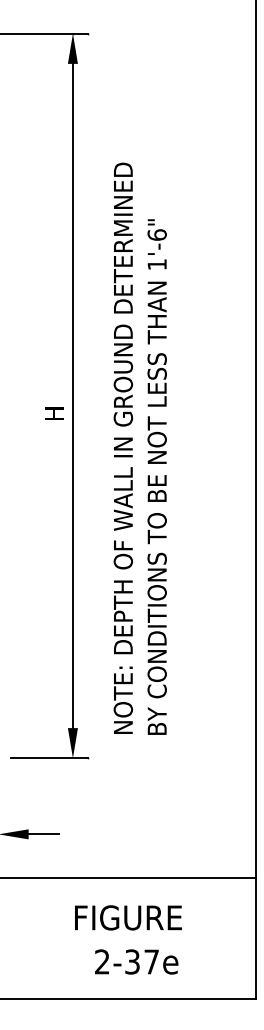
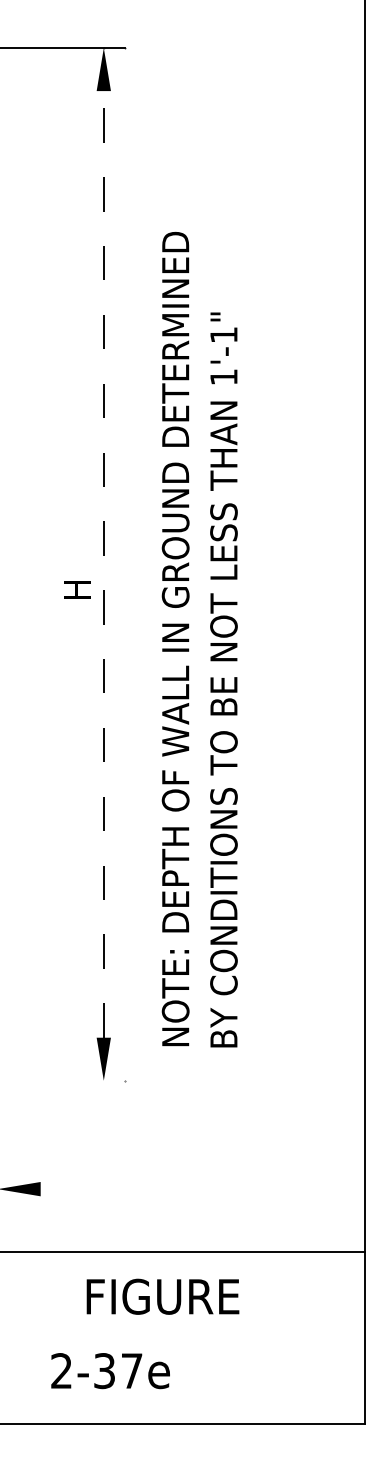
text: (156, 234) -> (222, 334), 1'-6" -> 1'-1"
line: (72, 395) -> (103, 563), solid -> dashed
line: (49, 758) -> (70, 1081), removed
line: (43, 834) -> (61, 1189), removed
text: (128, 917) -> (163, 1296), moved
text: (136, 961) -> (110, 1370), moved

